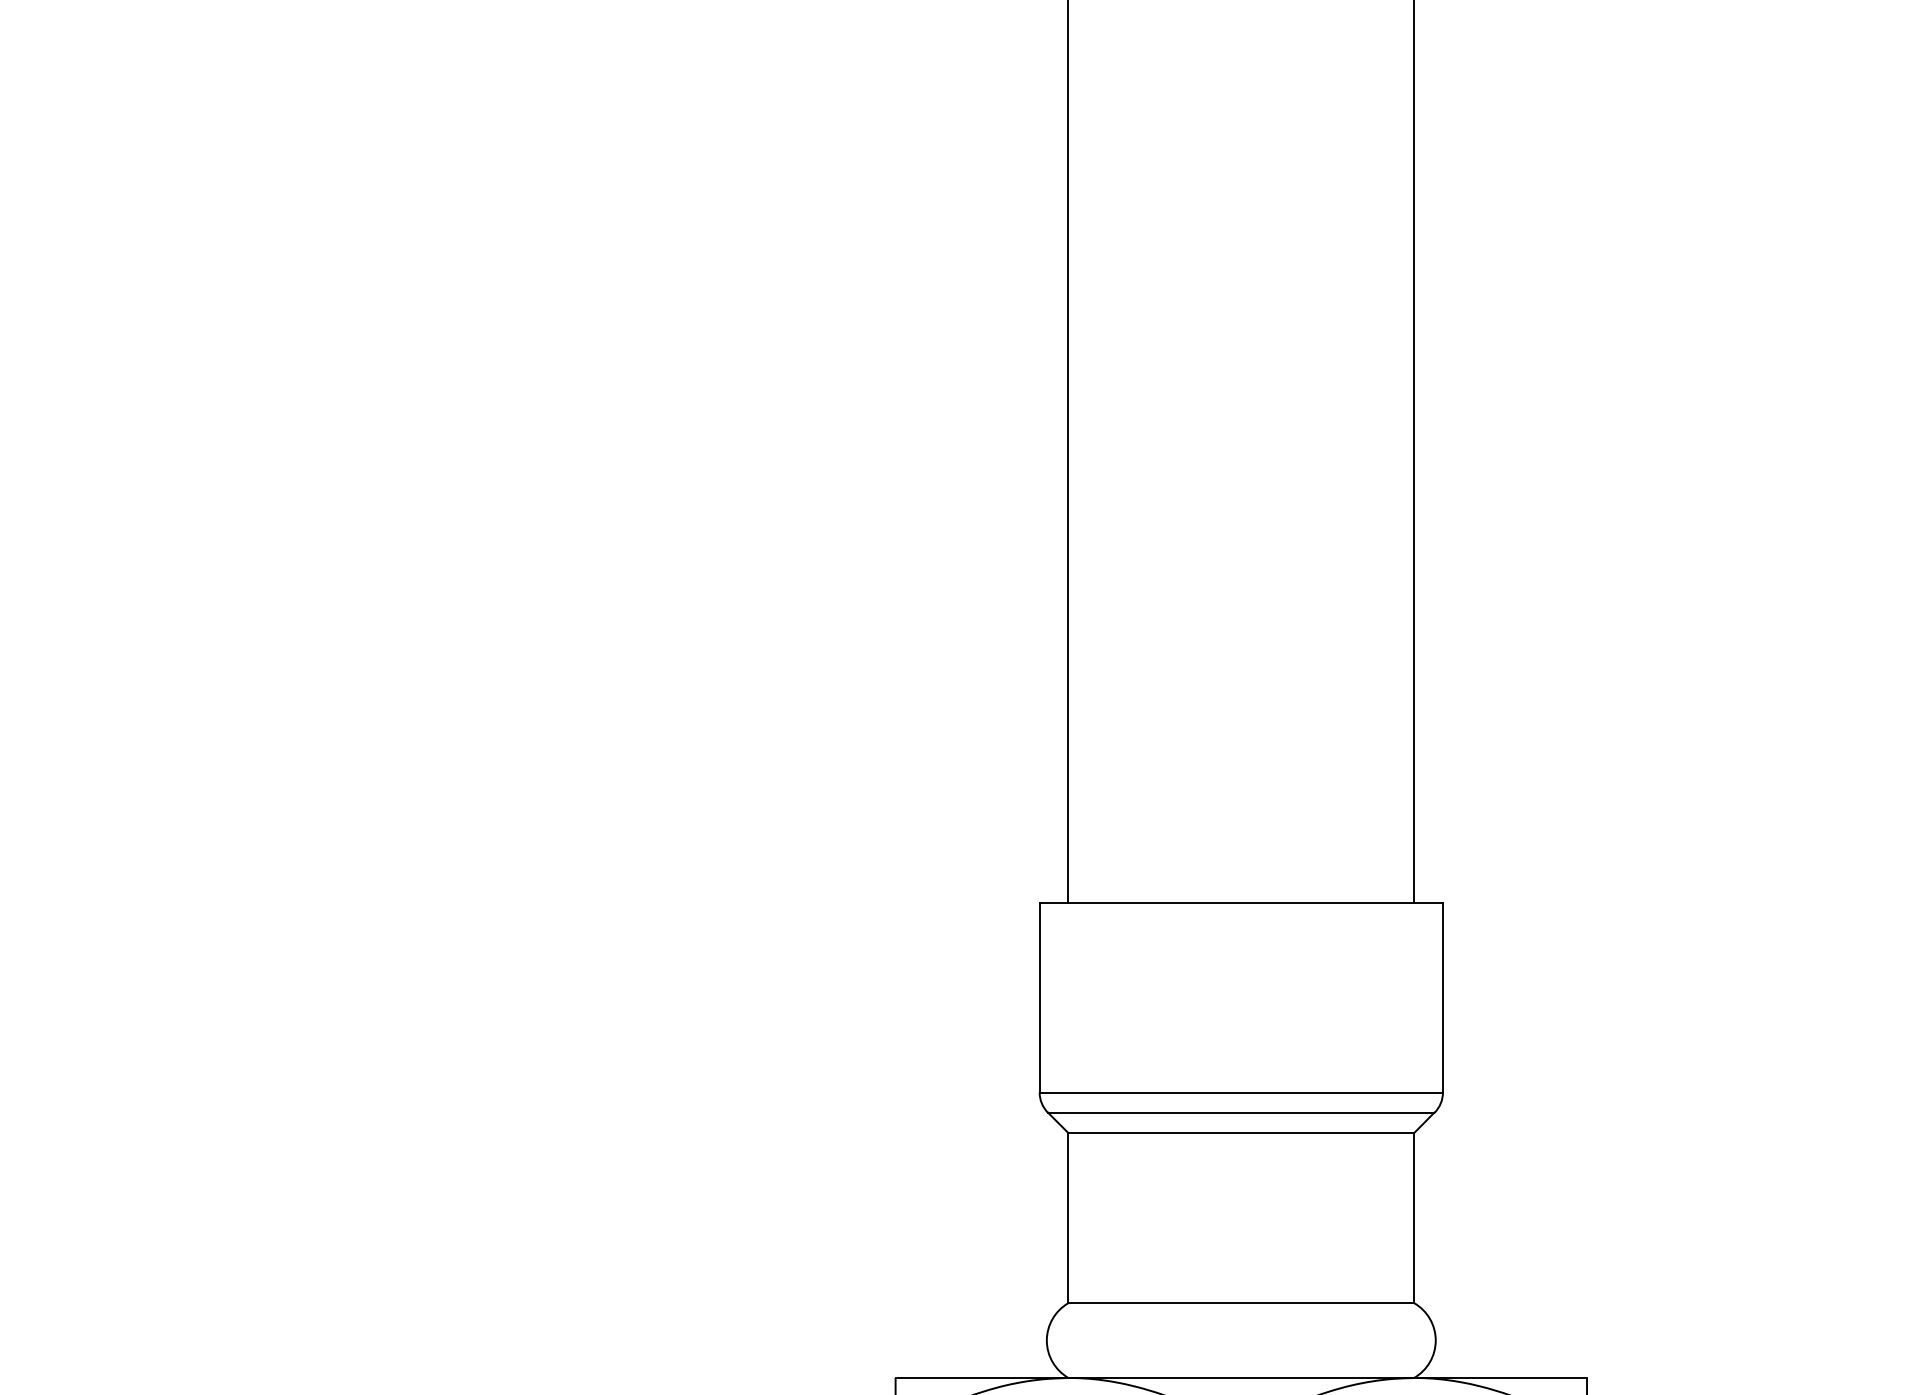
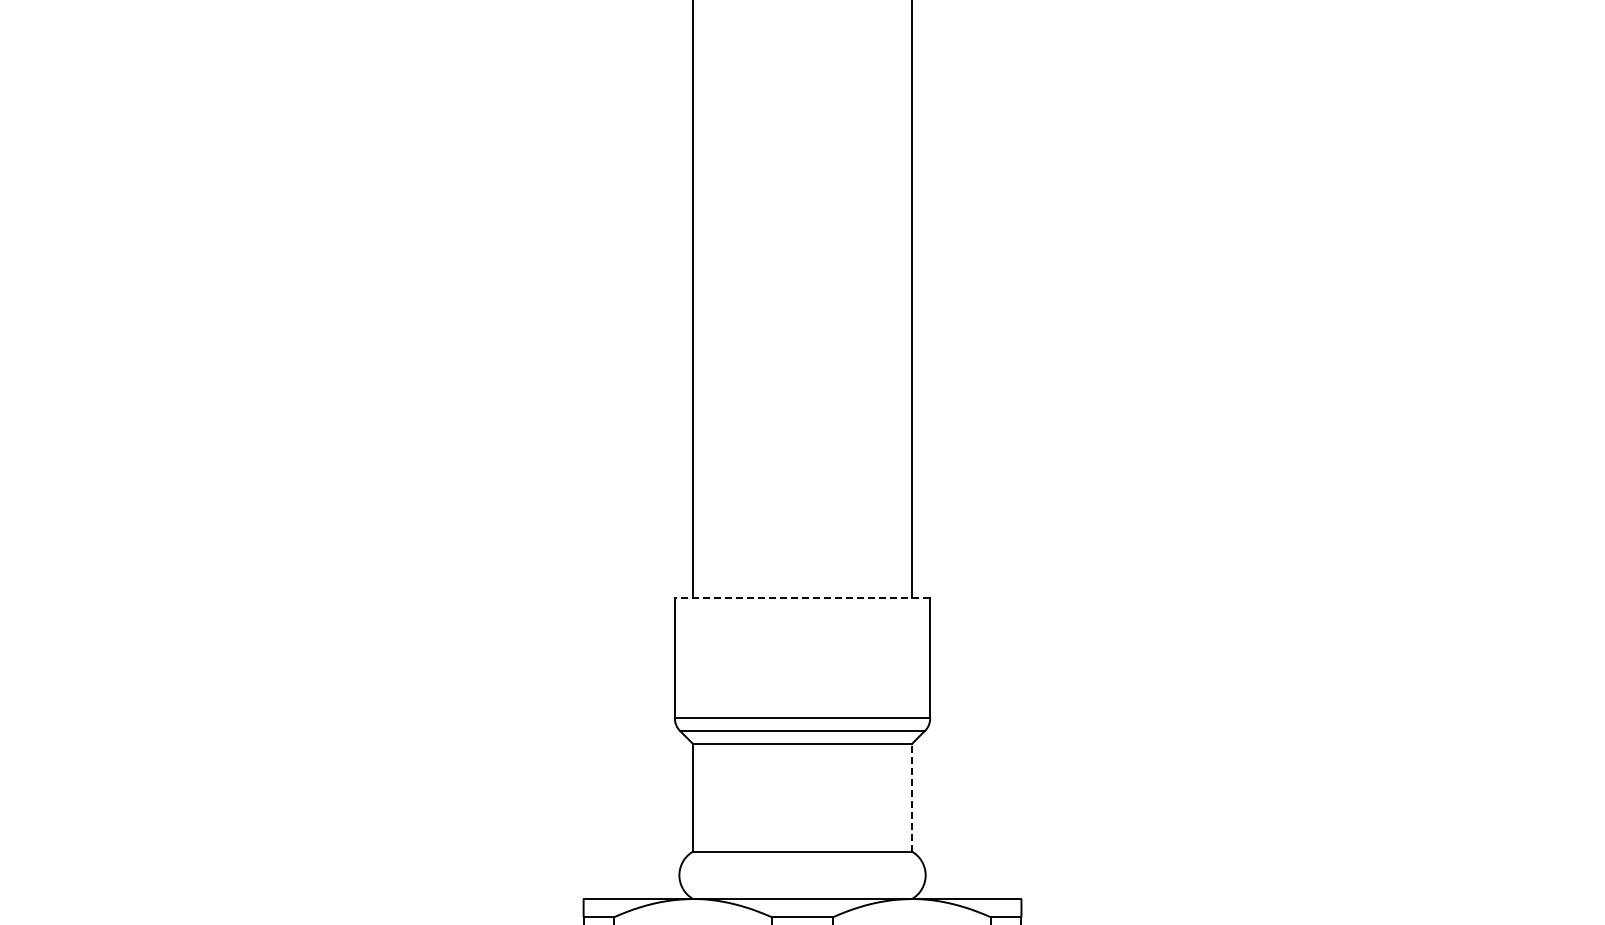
line: (1241, 903) -> (802, 598), solid -> dashed
line: (1414, 1217) -> (912, 797), solid -> dashed

